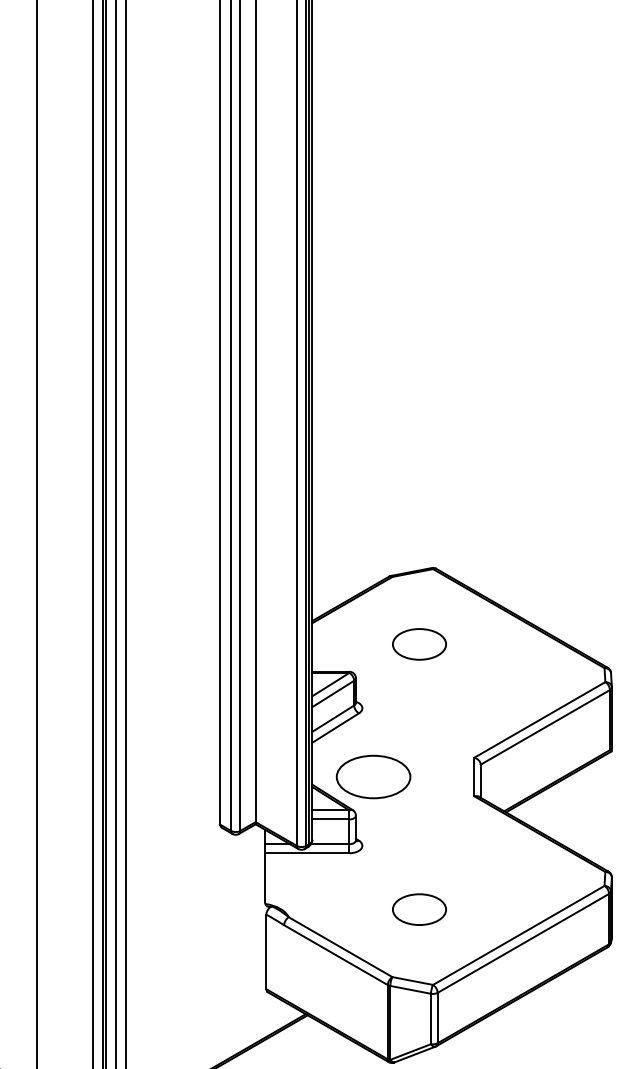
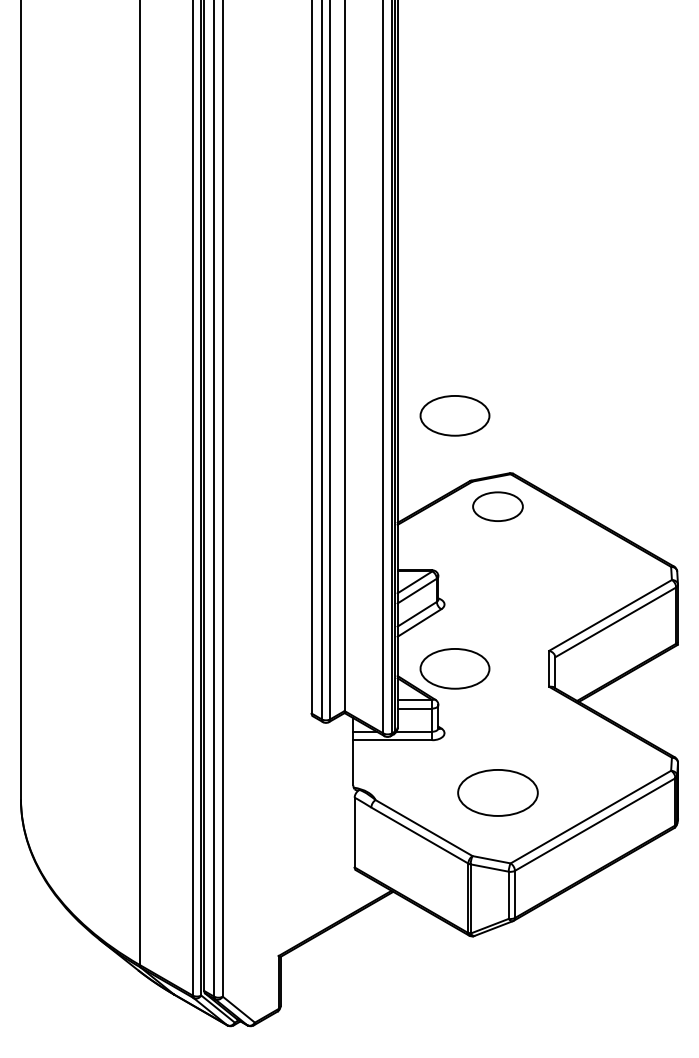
part: (373, 506) -> (454, 415), added
part: (419, 644) -> (497, 506), moved
part: (419, 909) -> (497, 792), size x1.6

